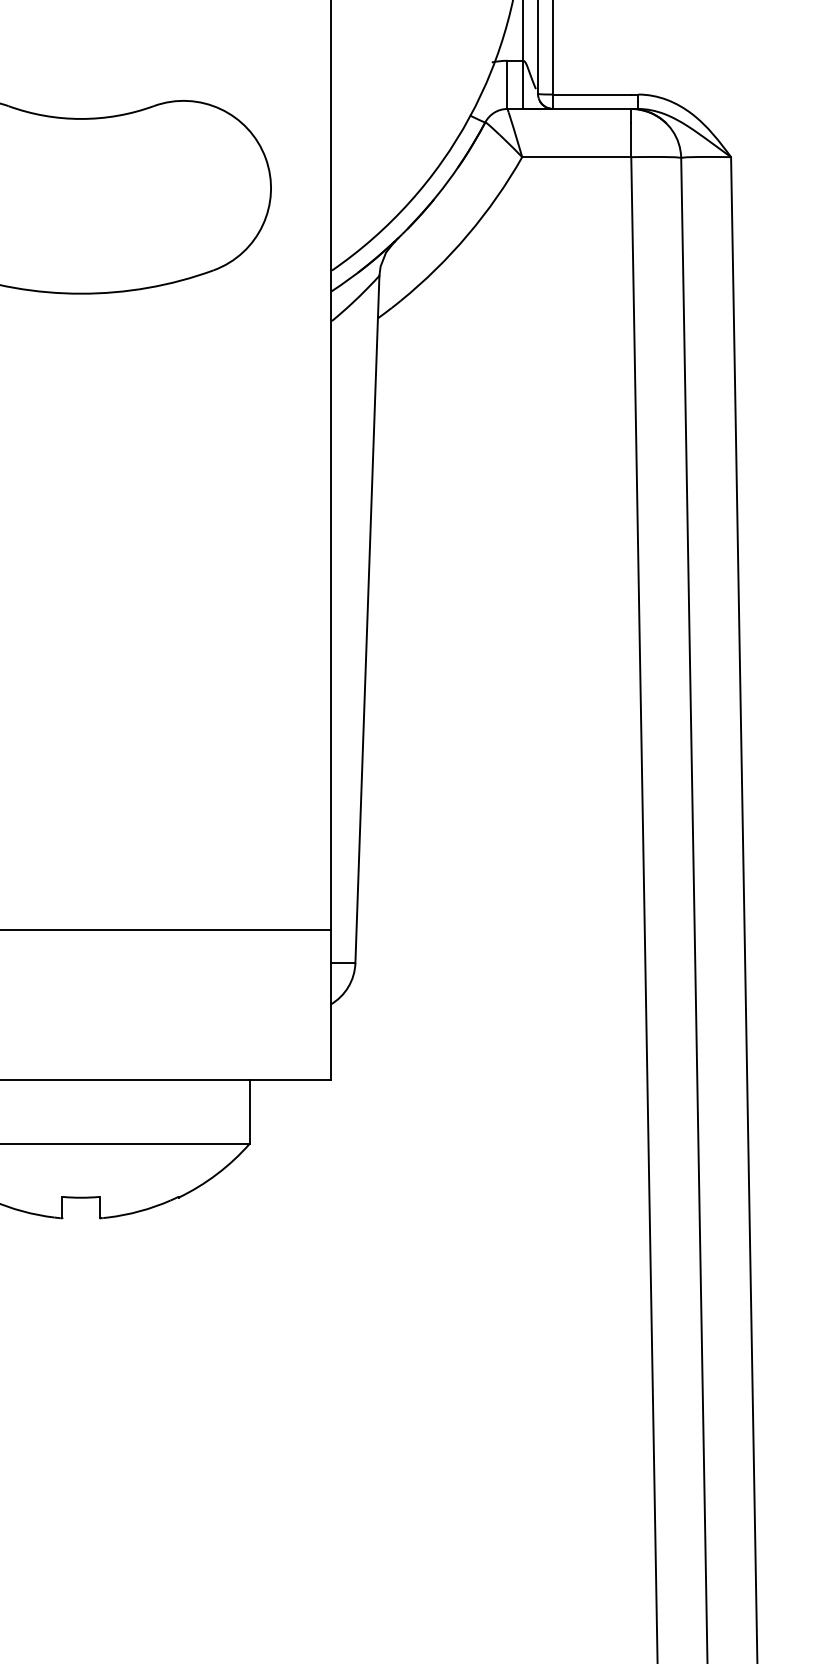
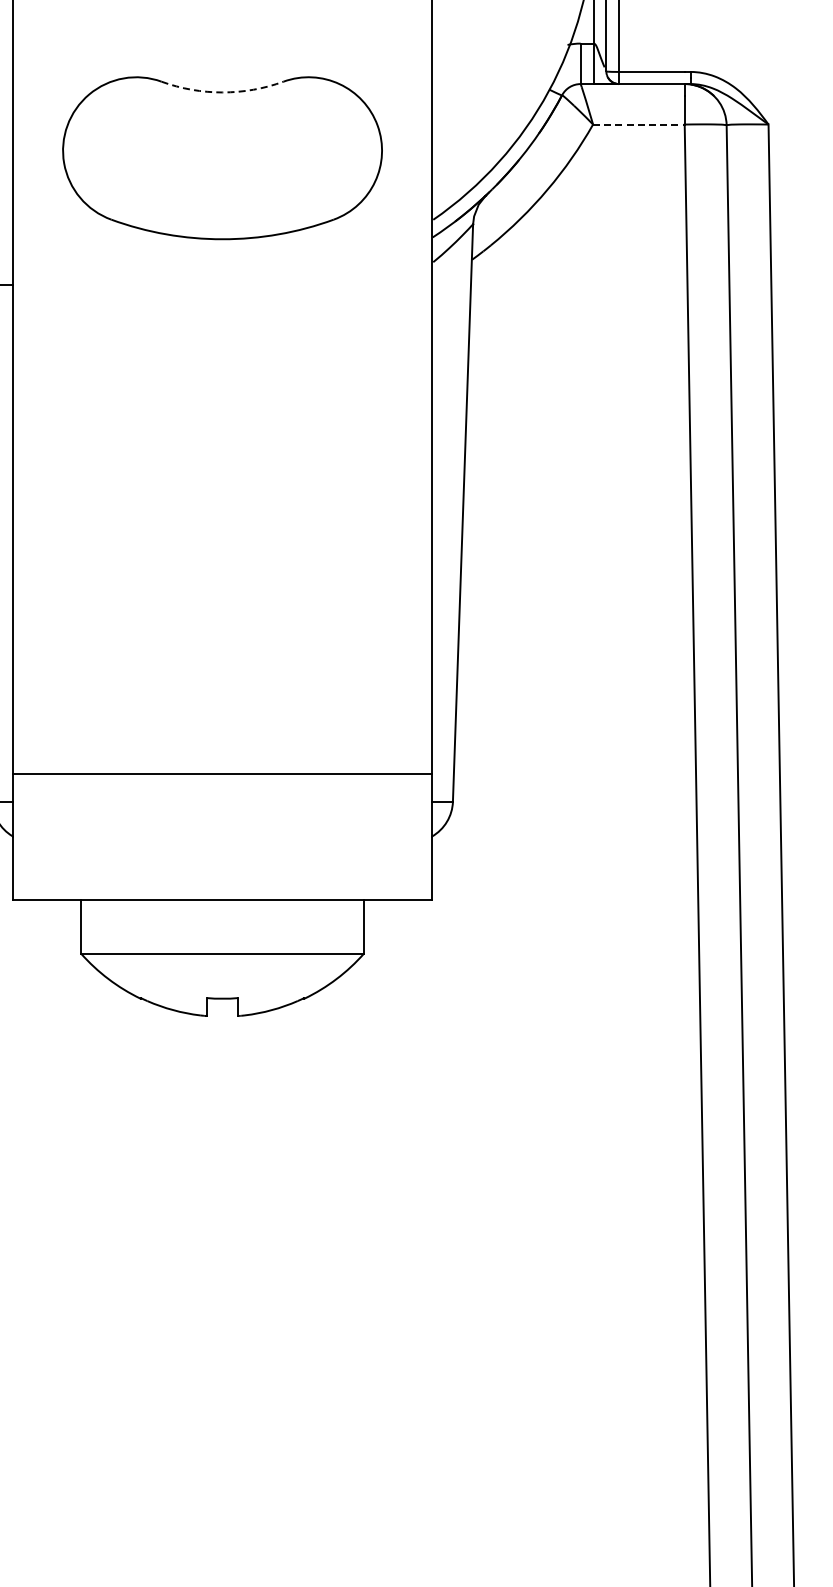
arc: (81, 119) -> (222, 92), solid -> dashed
line: (576, 157) -> (638, 124), solid -> dashed

